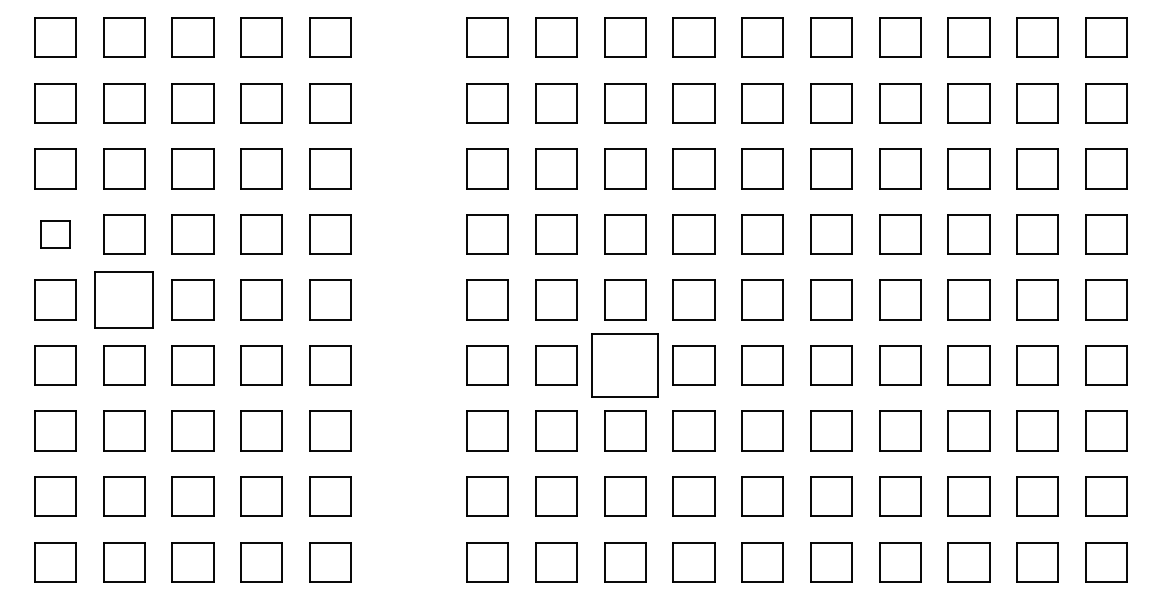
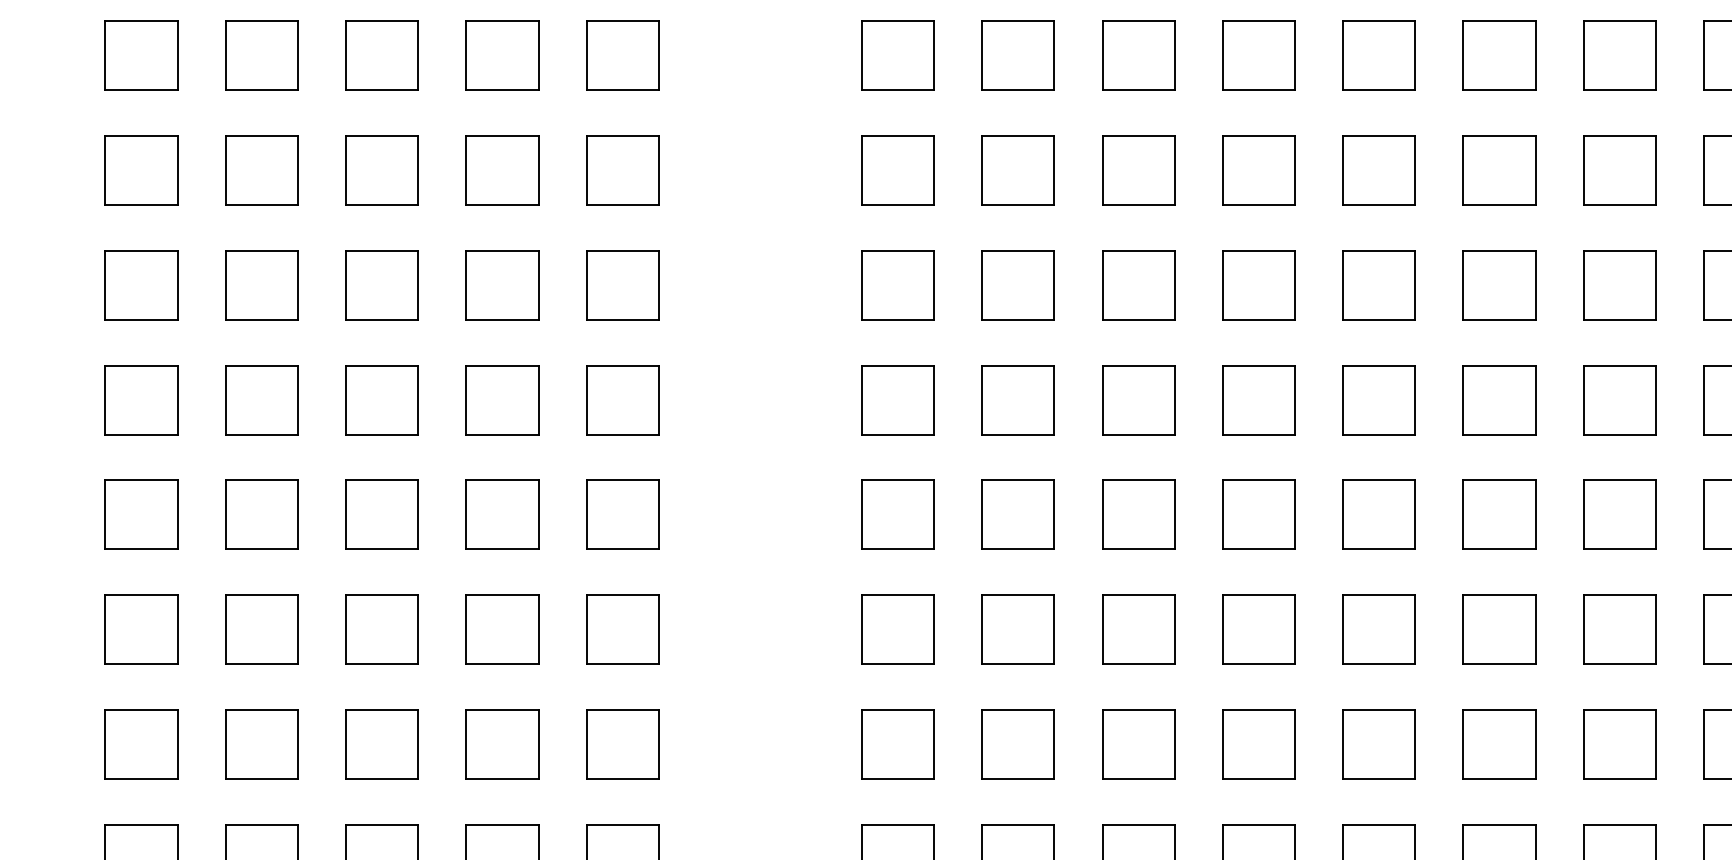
part: (55, 234) -> (141, 285), size x1.43
part: (124, 299) -> (262, 399), size x0.71
part: (625, 365) -> (1139, 514), size x0.62

